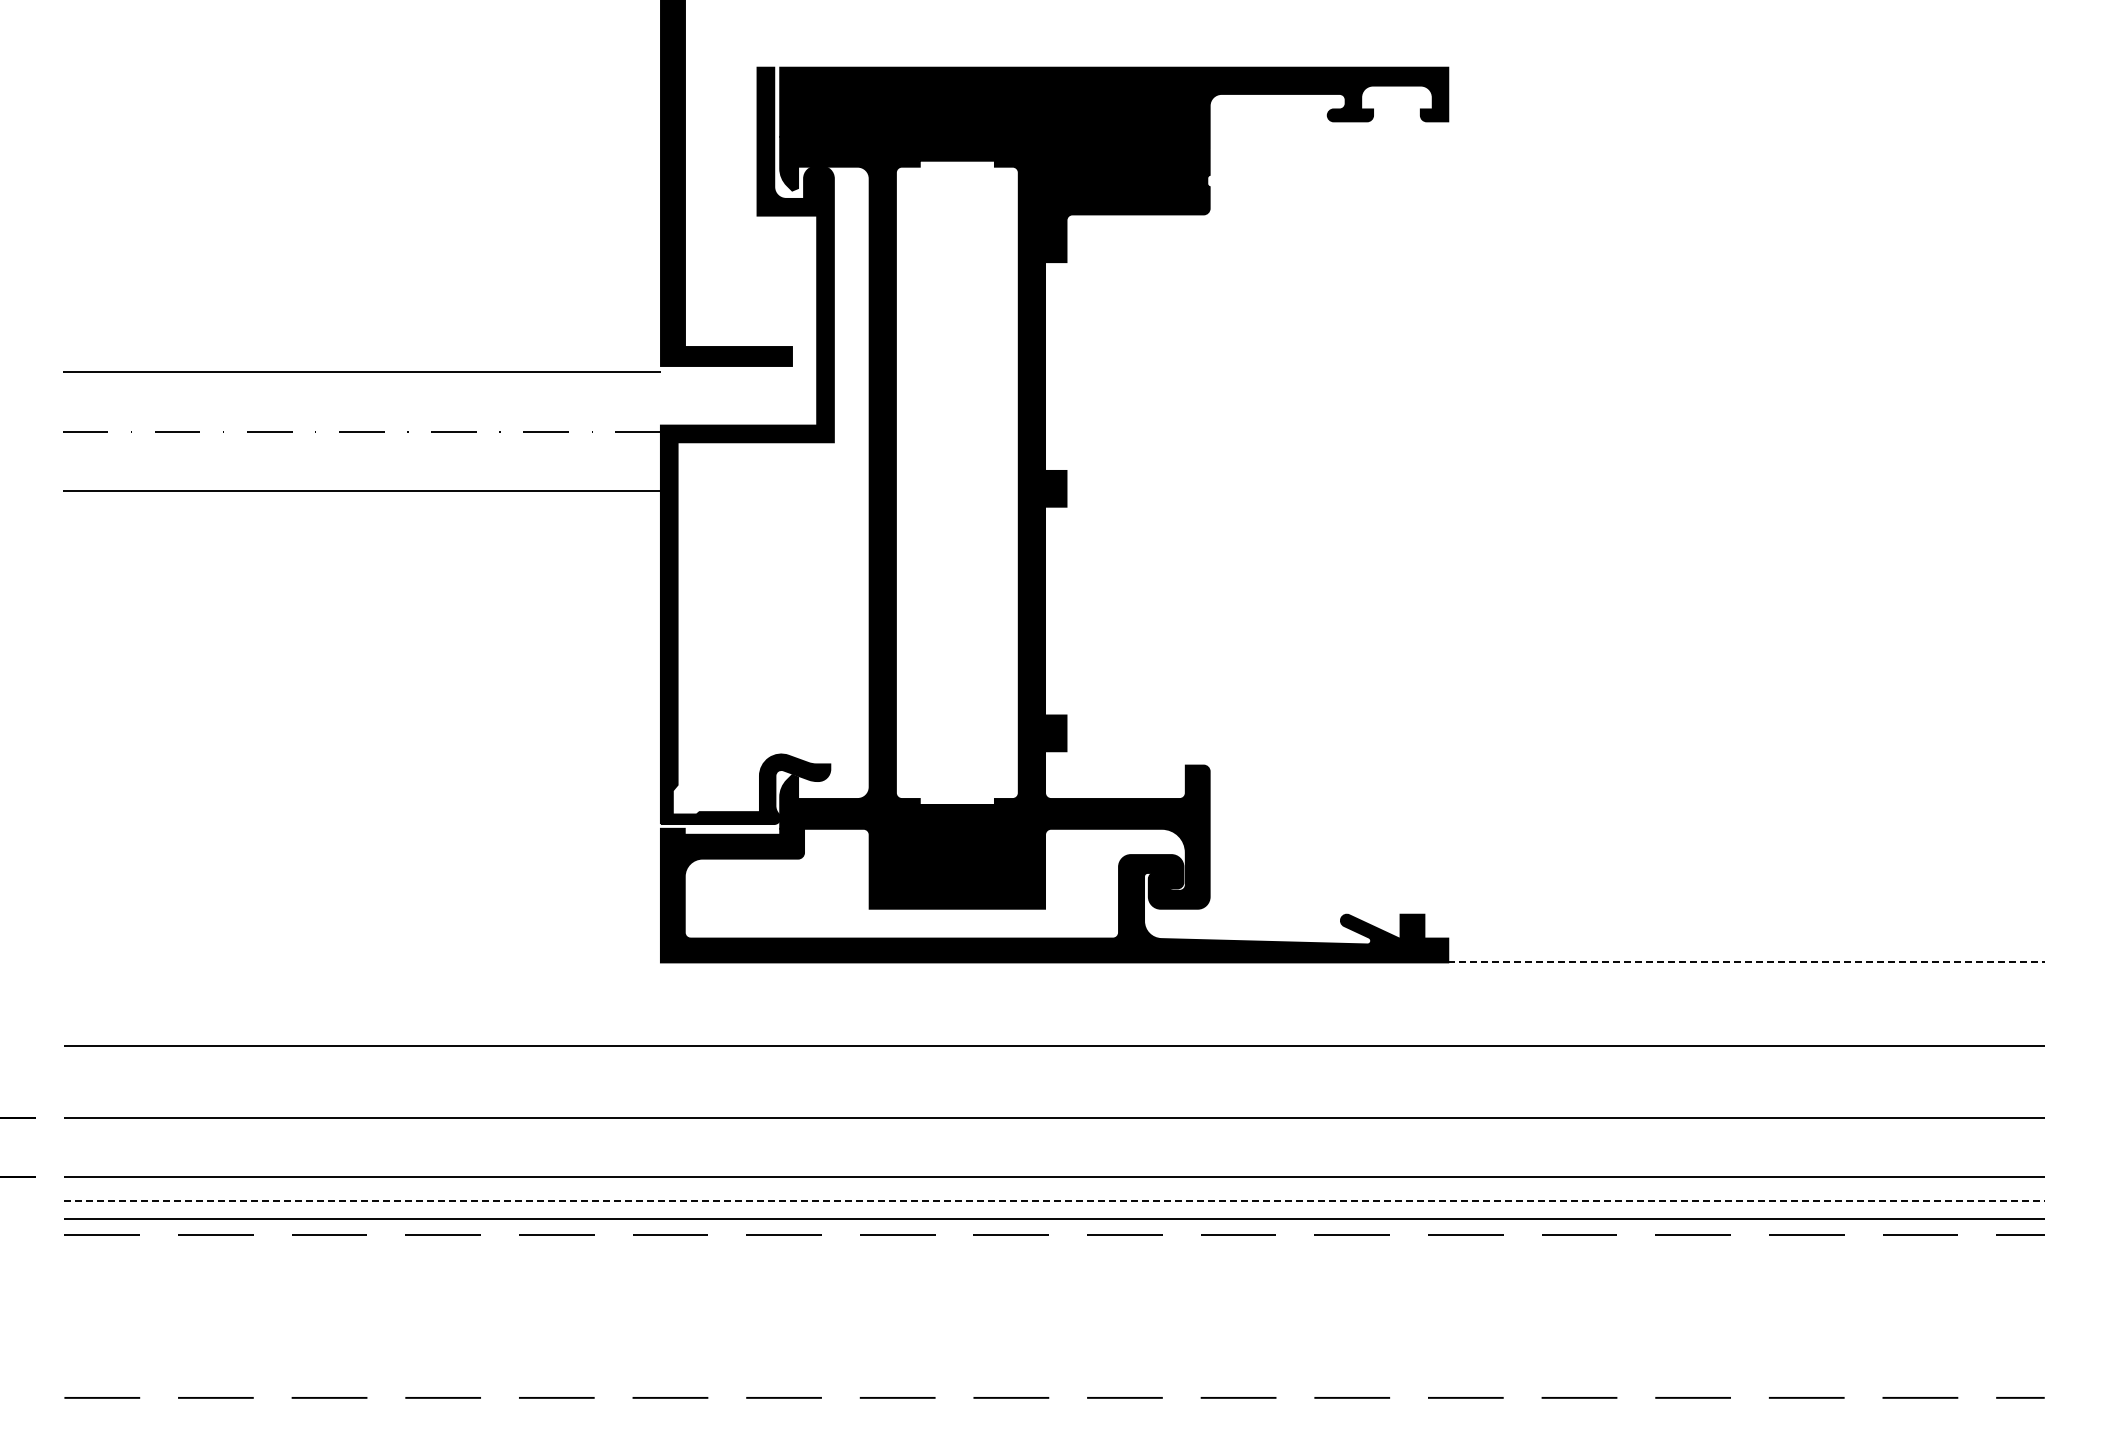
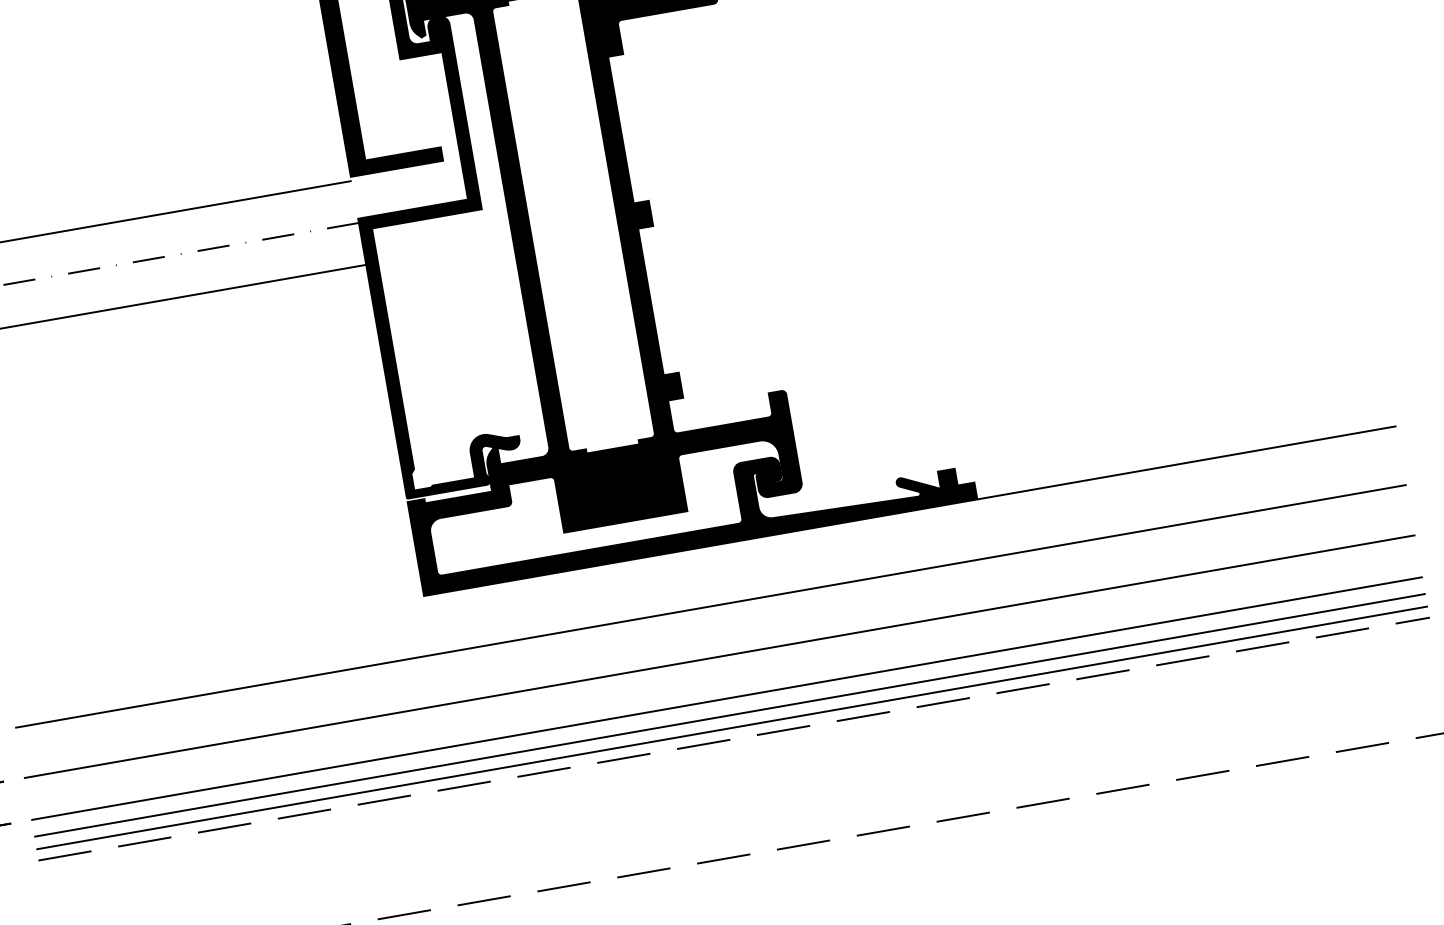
line: (1747, 962) -> (1187, 462), dashed -> solid
line: (1055, 1201) -> (730, 715), dashed -> solid

